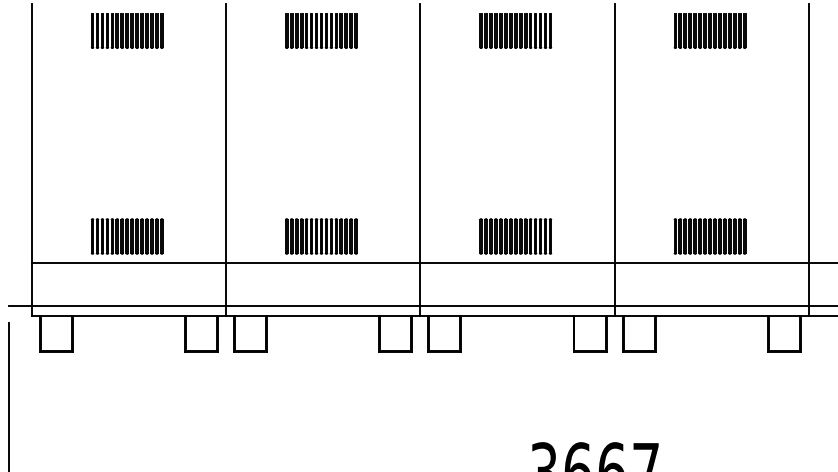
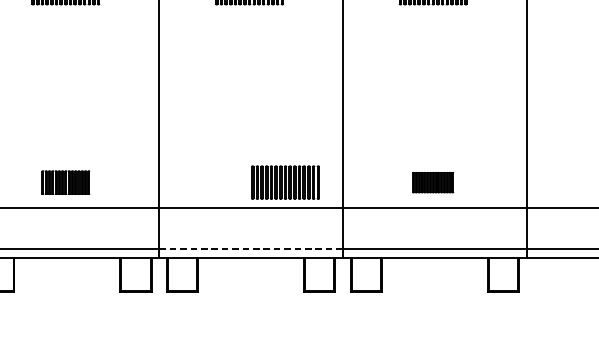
part: (321, 236) -> (65, 182), size x0.7
part: (515, 236) -> (285, 182), moved
part: (709, 236) -> (432, 182), size x0.6
line: (517, 306) -> (251, 248), solid -> dashed

